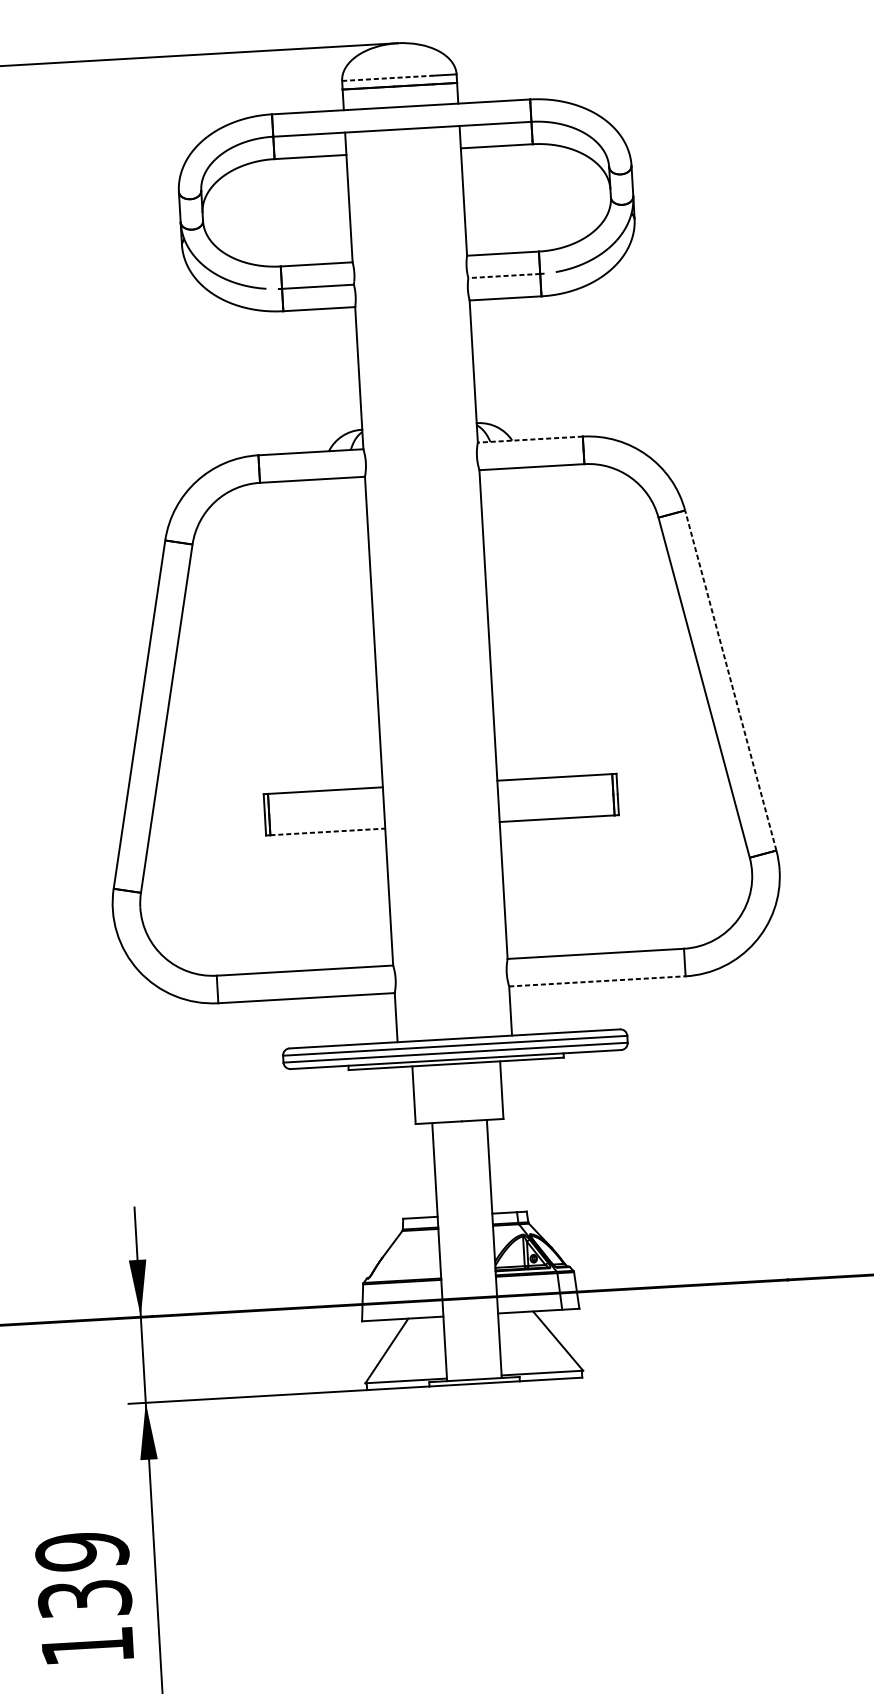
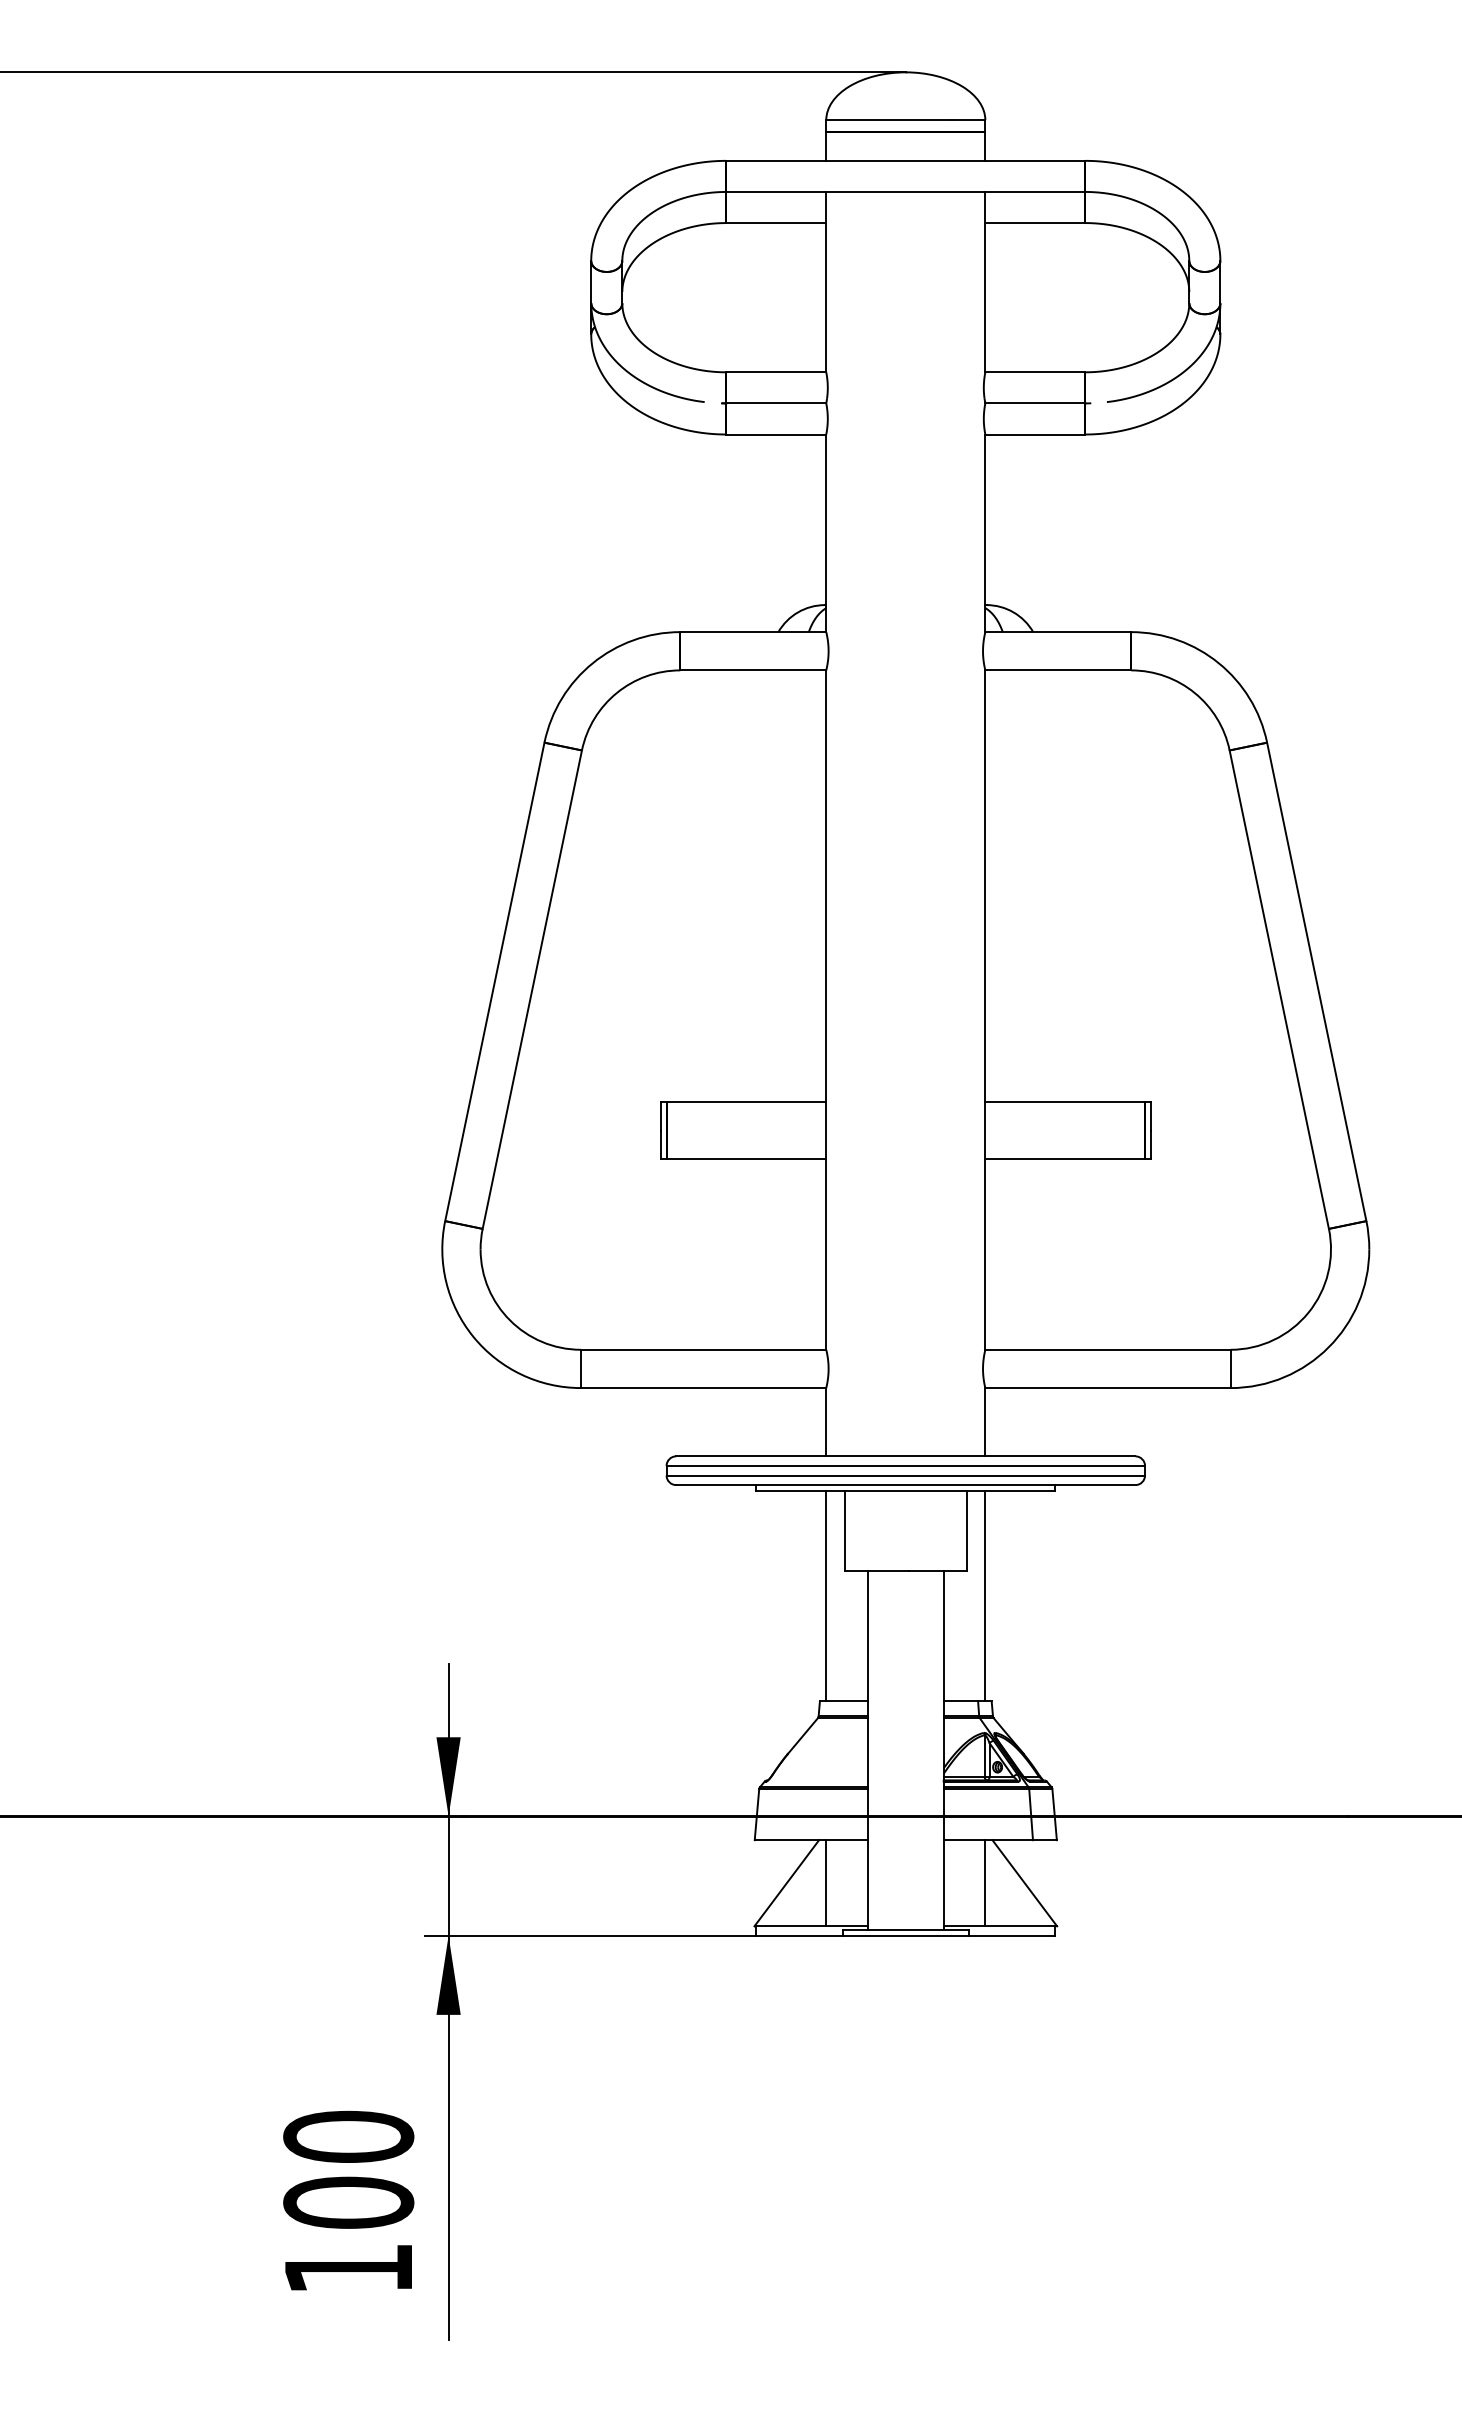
line: (387, 78) -> (889, 120), dashed -> solid
line: (504, 276) -> (1035, 403), dashed -> solid
line: (530, 439) -> (1058, 632), dashed -> solid
line: (730, 680) -> (1316, 981), dashed -> solid
line: (327, 831) -> (746, 1159), dashed -> solid
line: (597, 981) -> (1107, 1388), dashed -> solid
line: (517, 1136) -> (985, 1596), added
line: (403, 1143) -> (826, 1596), added
line: (529, 1342) -> (985, 1883), added
line: (415, 1349) -> (826, 1883), added
text: (83, 1575) -> (348, 2169), 139 -> 100

